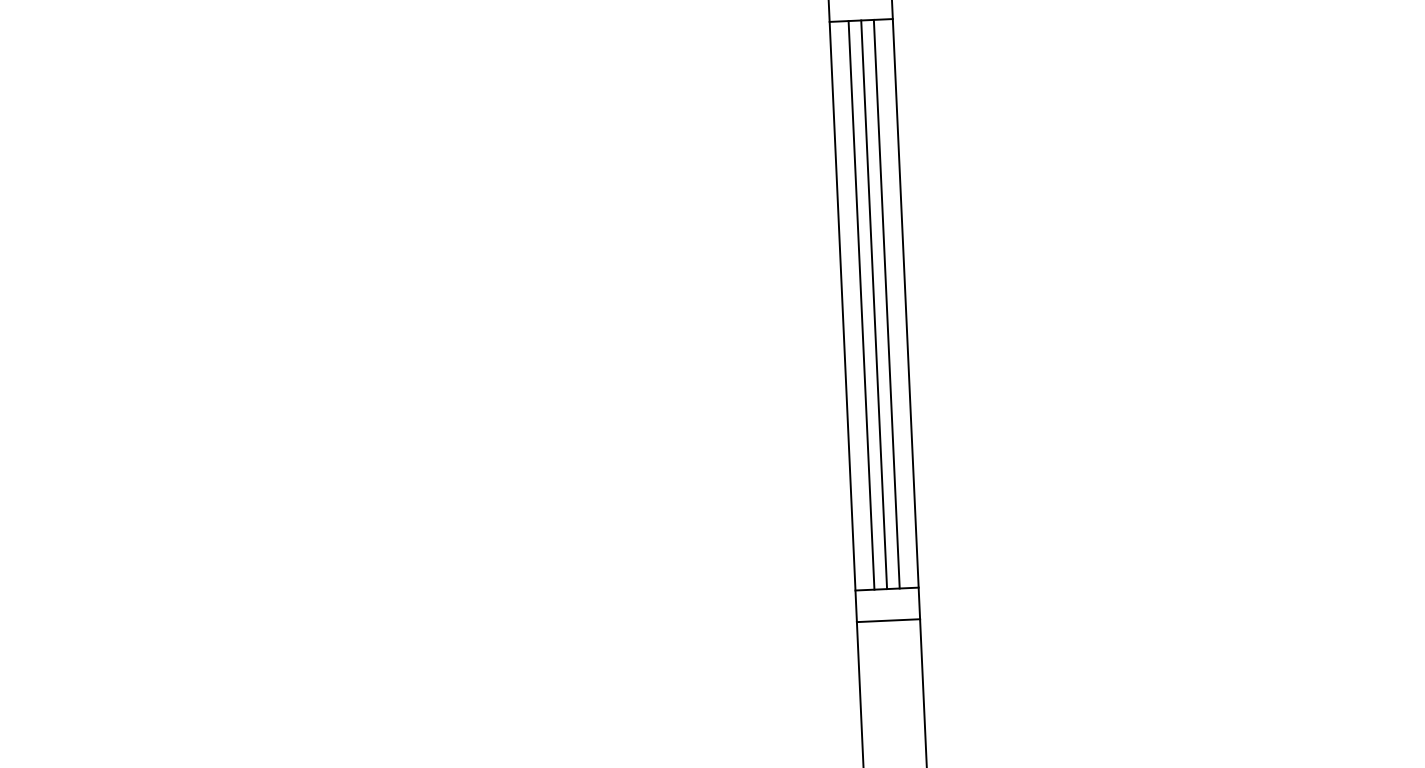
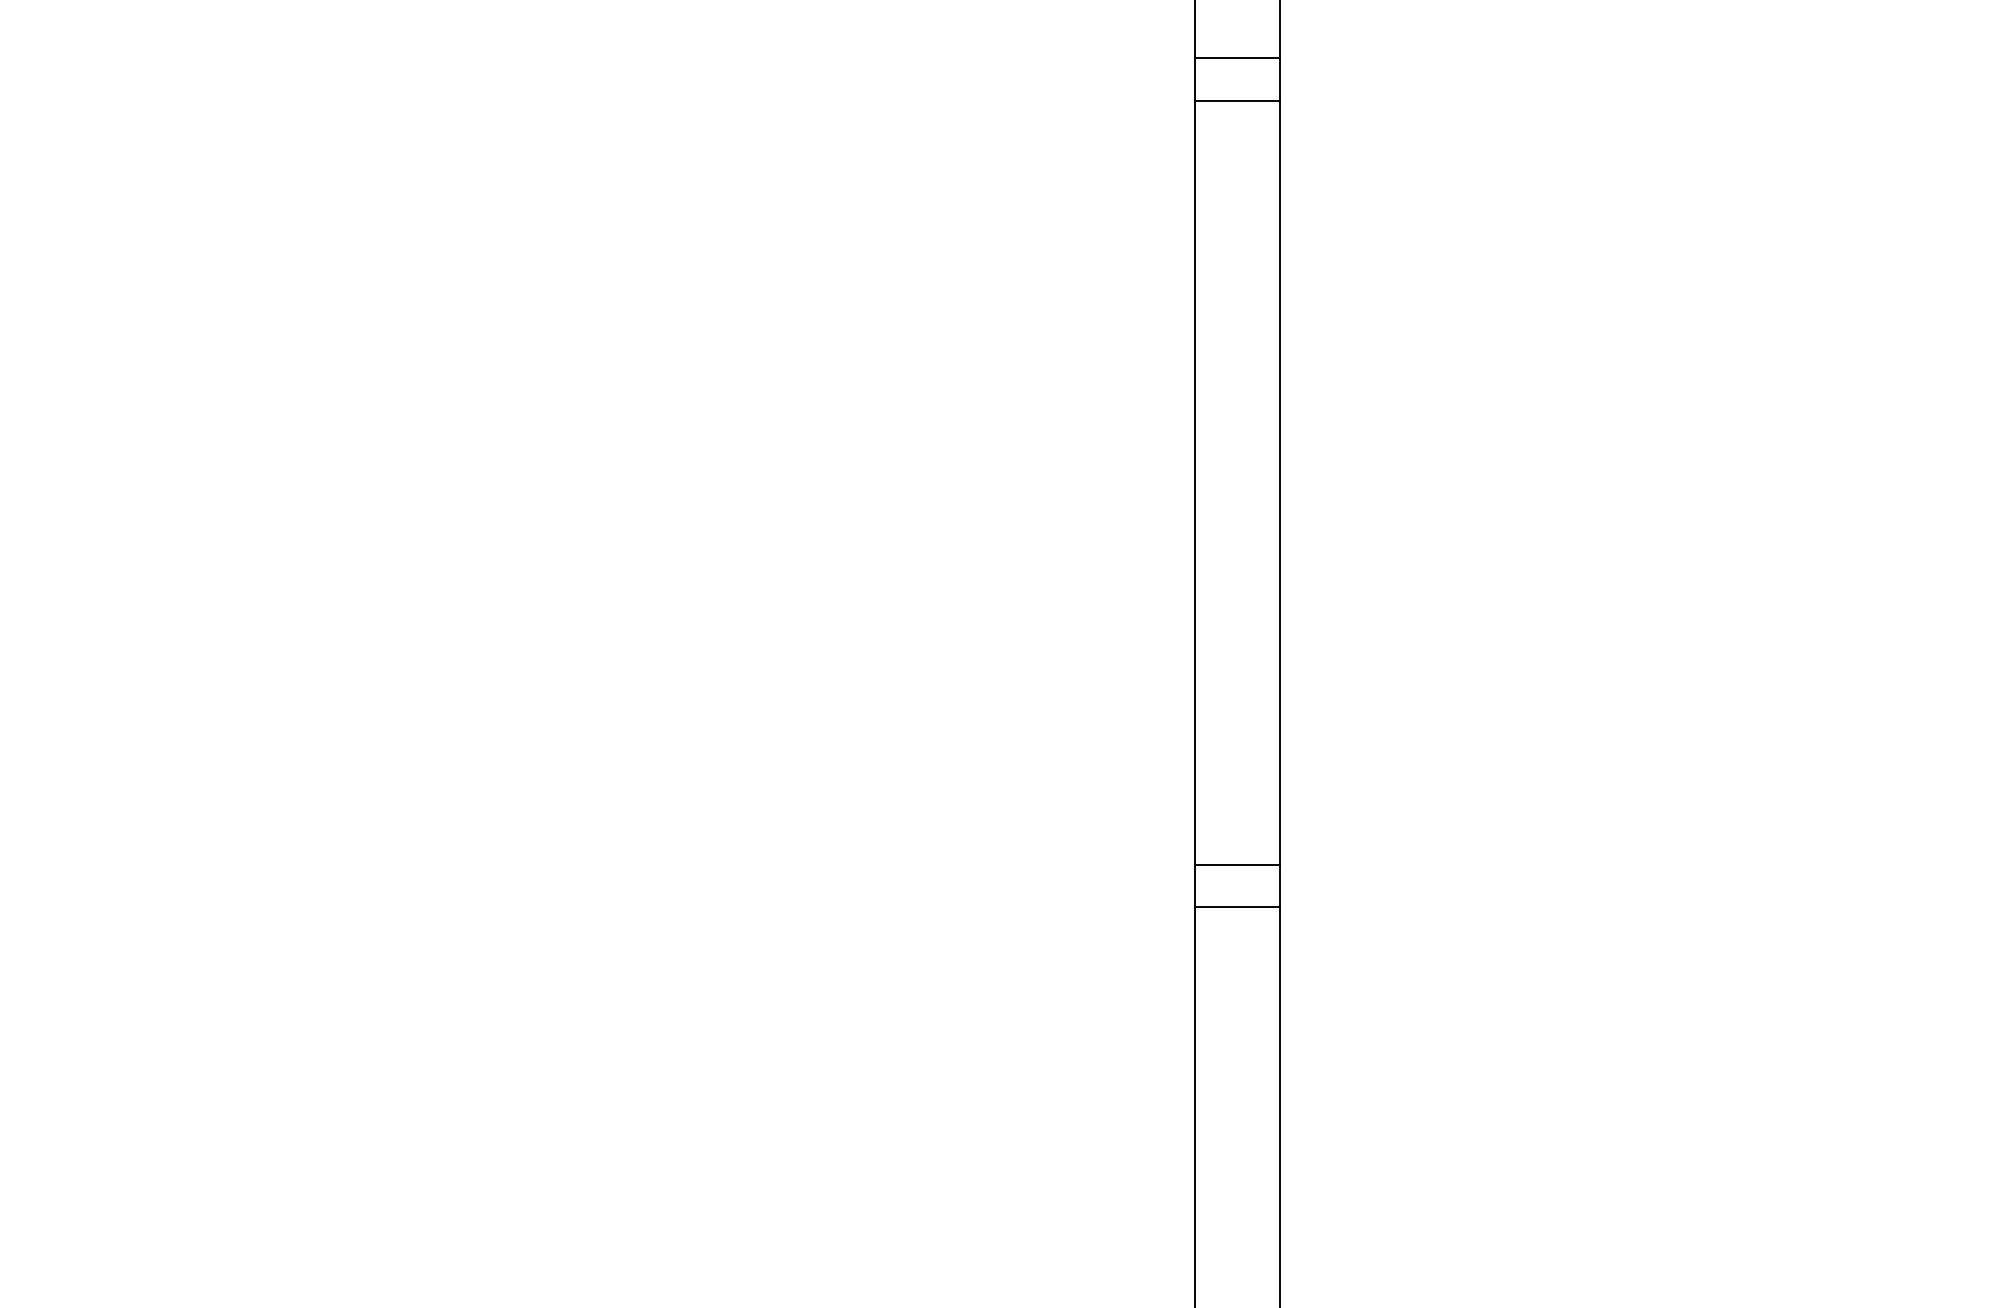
line: (874, 304) -> (1237, 482), removed
line: (886, 304) -> (1254, 482), removed
line: (861, 305) -> (1220, 482), removed

